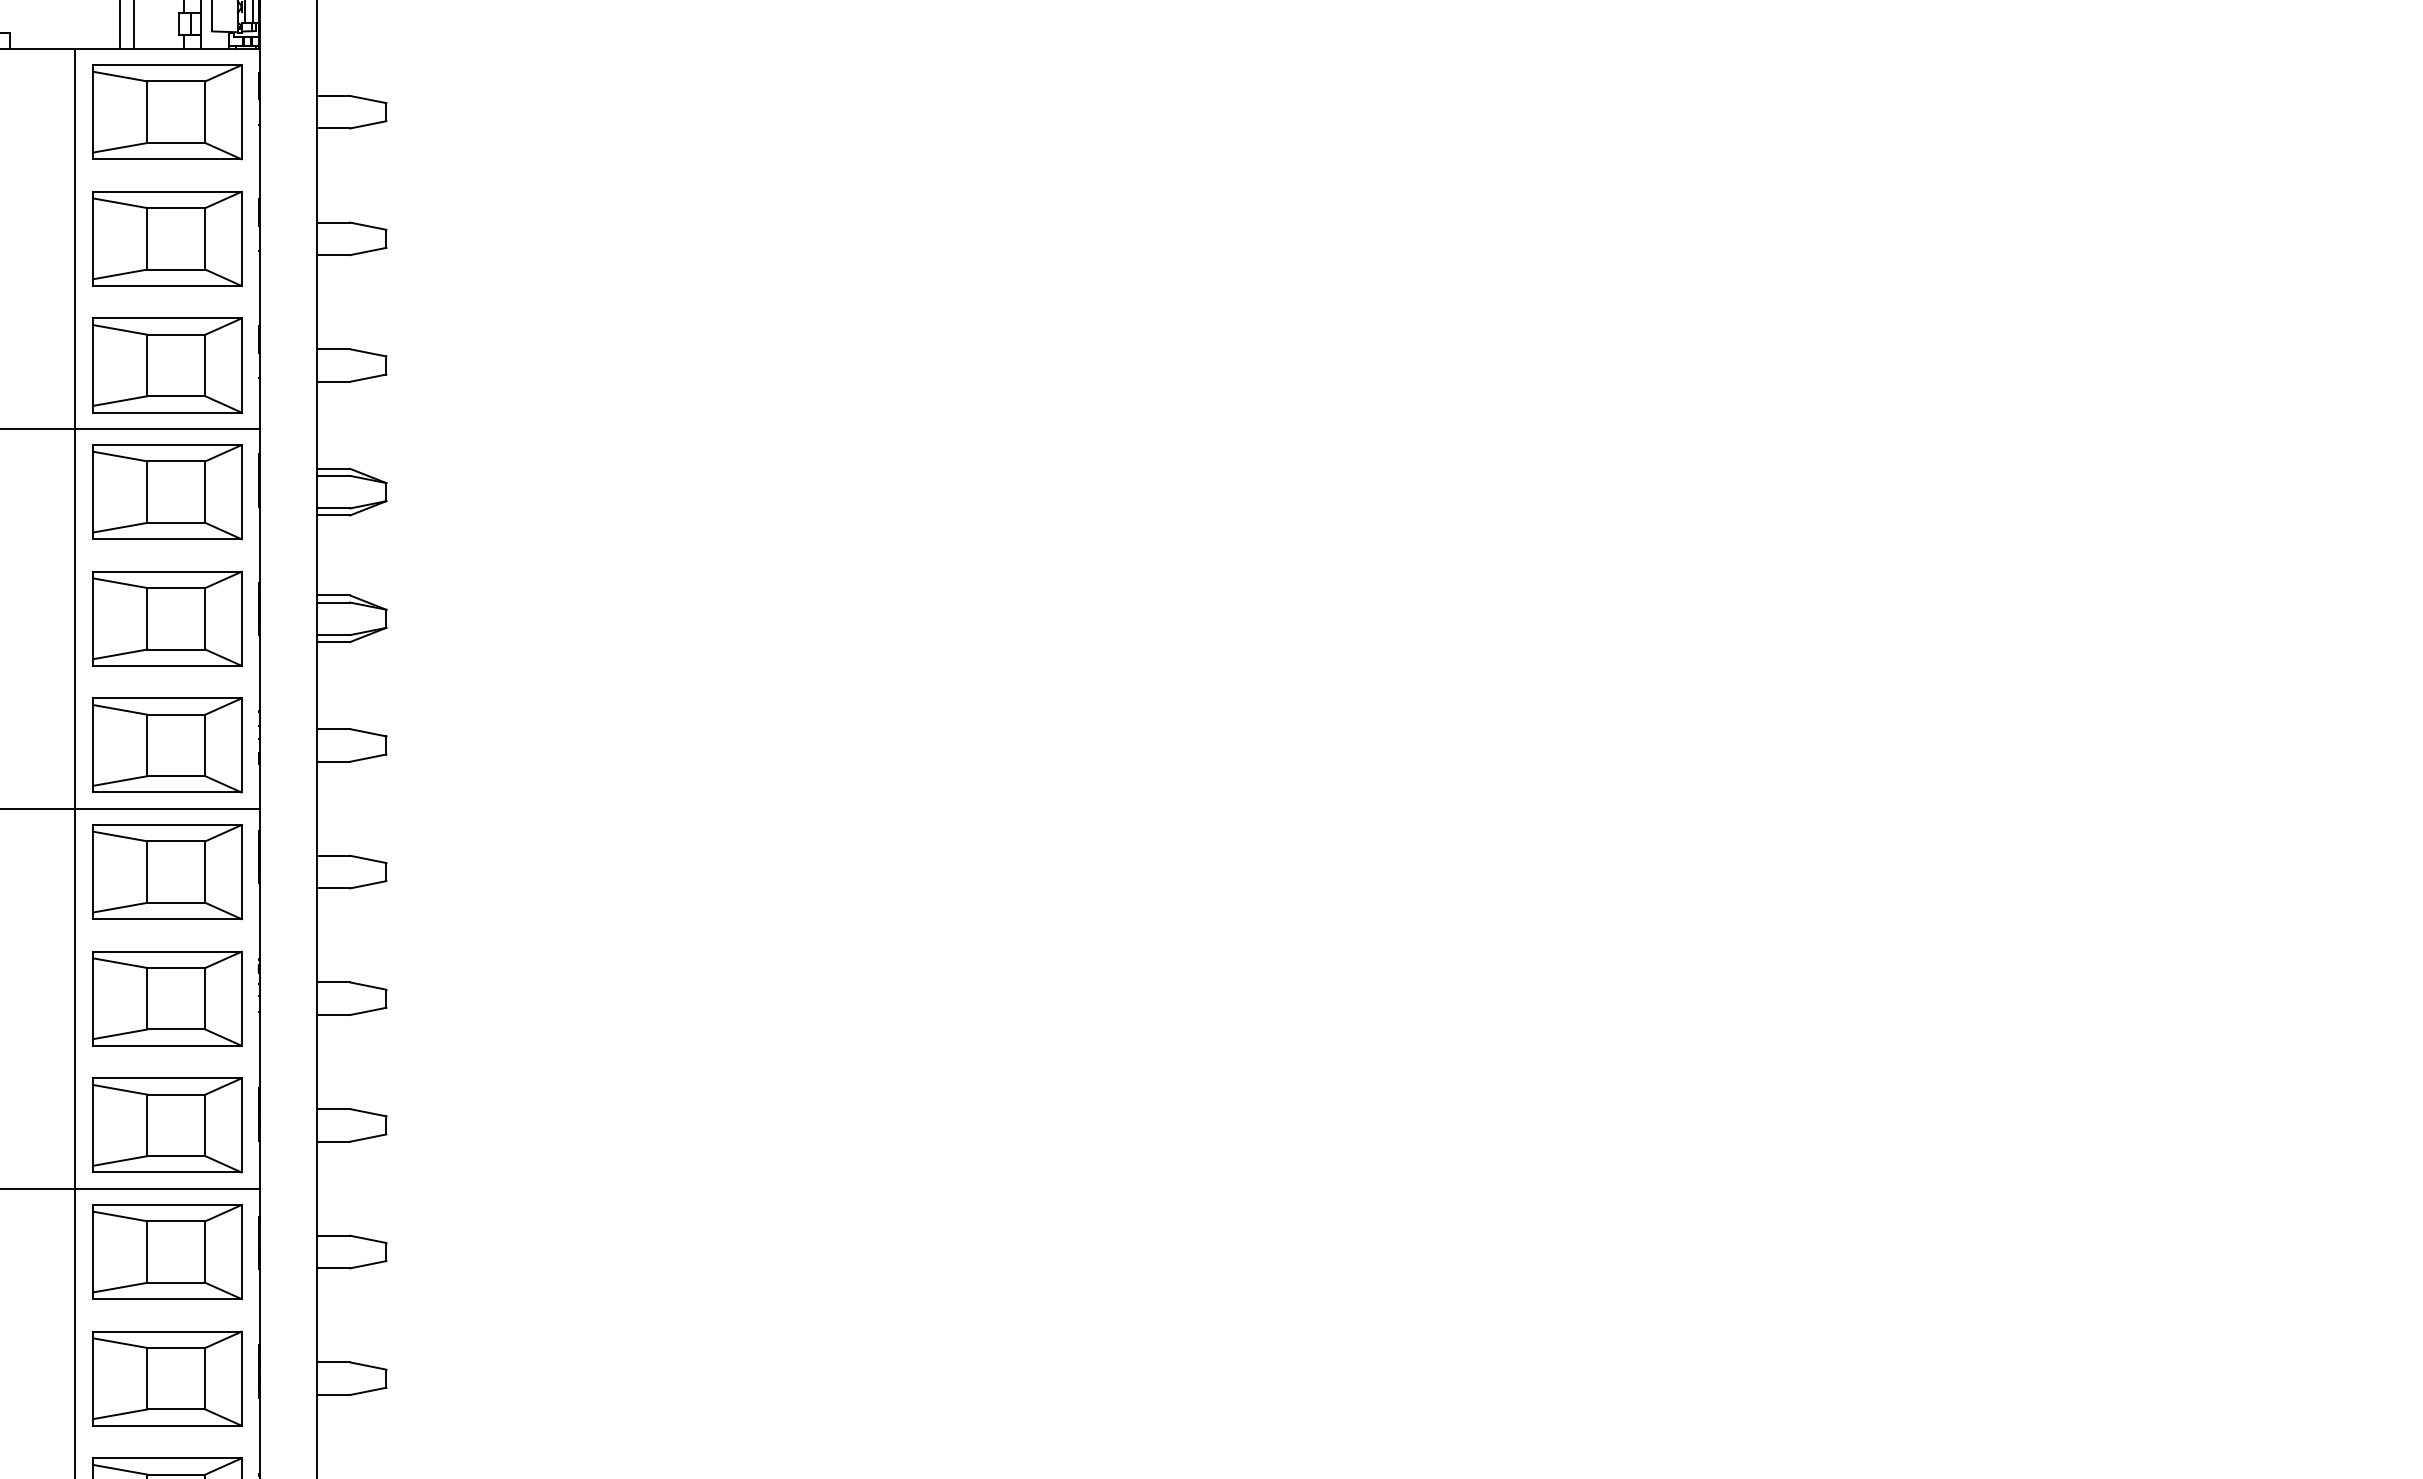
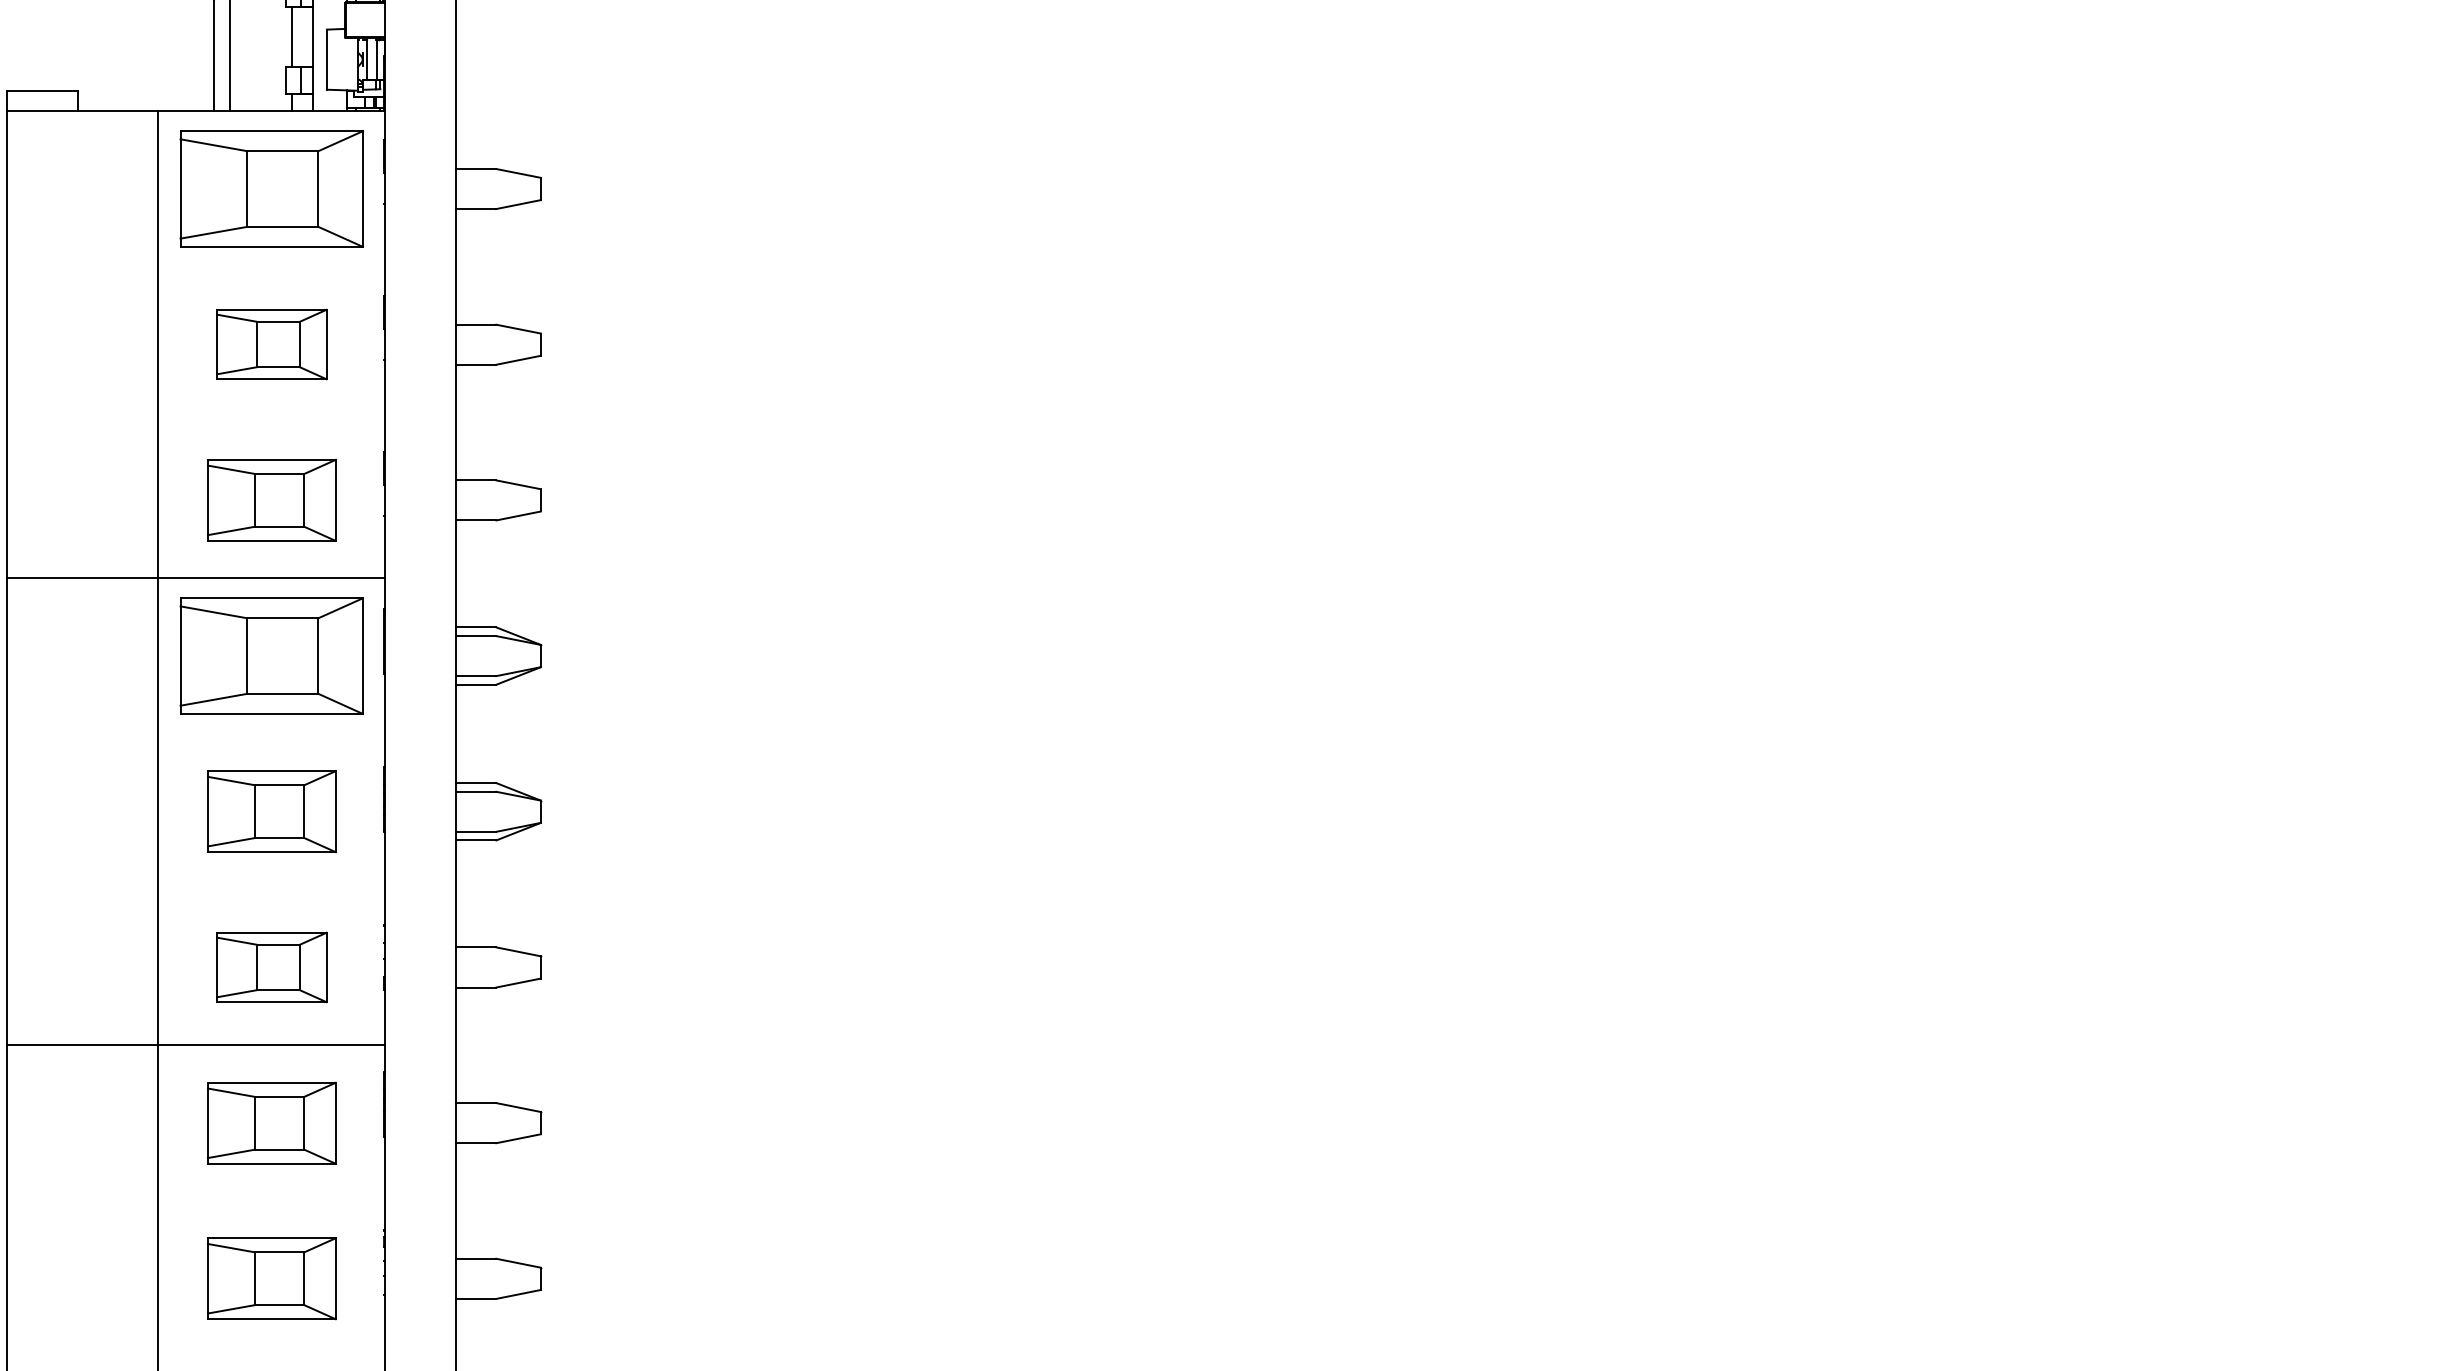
part: (167, 238) -> (271, 344), size x0.6
part: (167, 365) -> (271, 500), size x0.7
part: (167, 618) -> (271, 811), size x0.7
part: (167, 745) -> (271, 967), size x0.6
part: (167, 872) -> (271, 1123), size x0.7
part: (167, 998) -> (271, 1278), size x0.7

